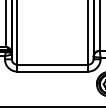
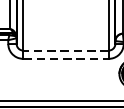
line: (52, 64) -> (65, 50), solid -> dashed
line: (53, 71) -> (66, 58), solid -> dashed

